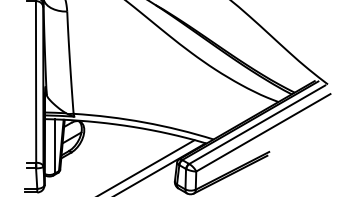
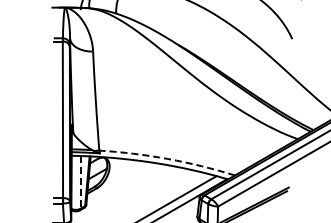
arc: (143, 121) -> (167, 158), solid -> dashed
line: (54, 146) -> (80, 182), solid -> dashed

